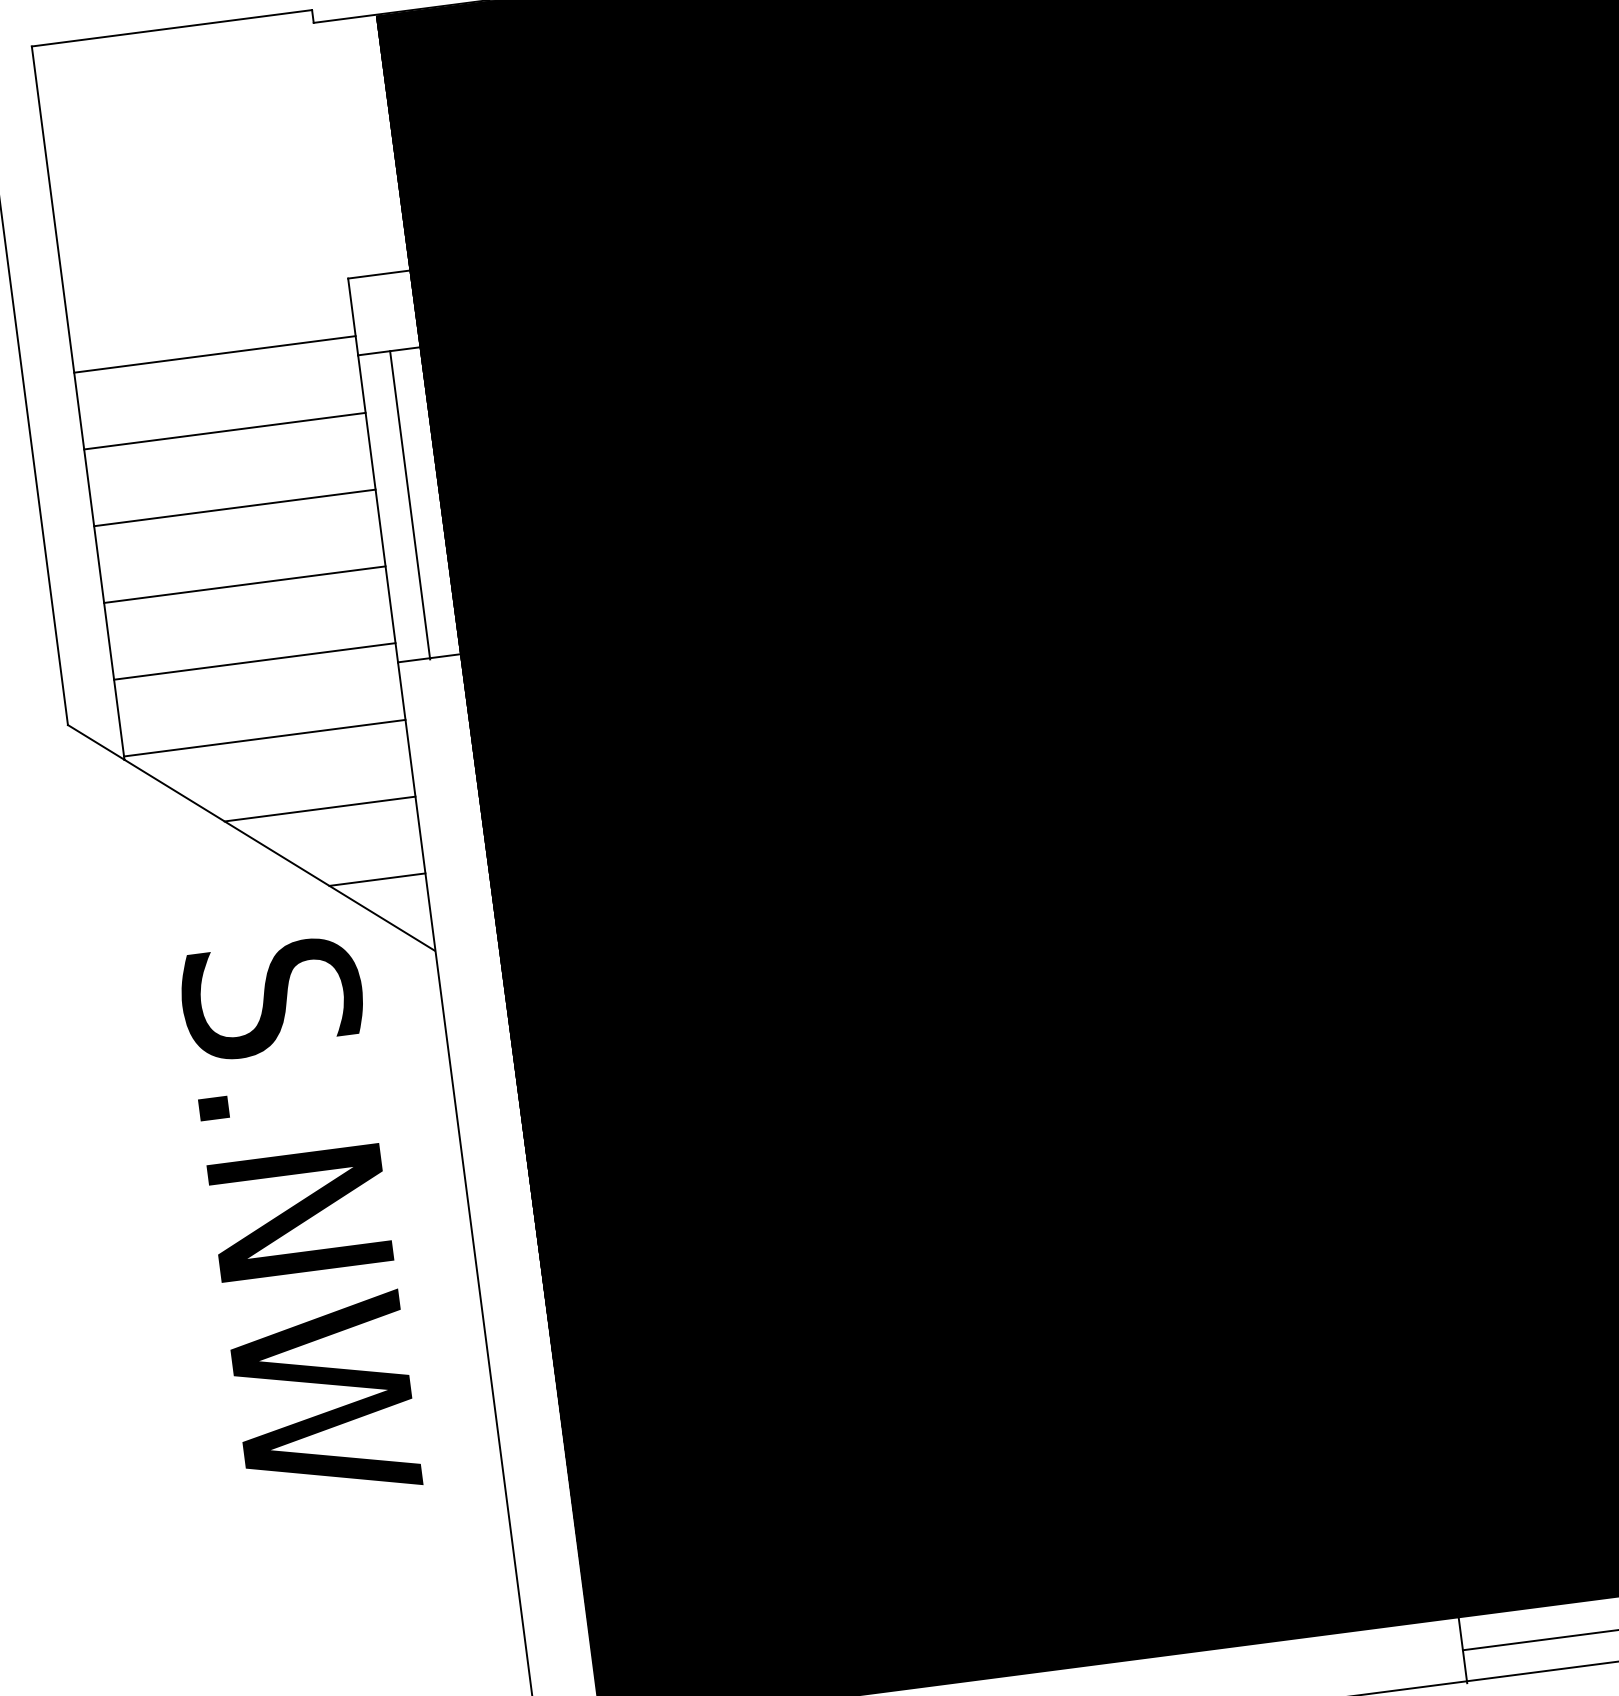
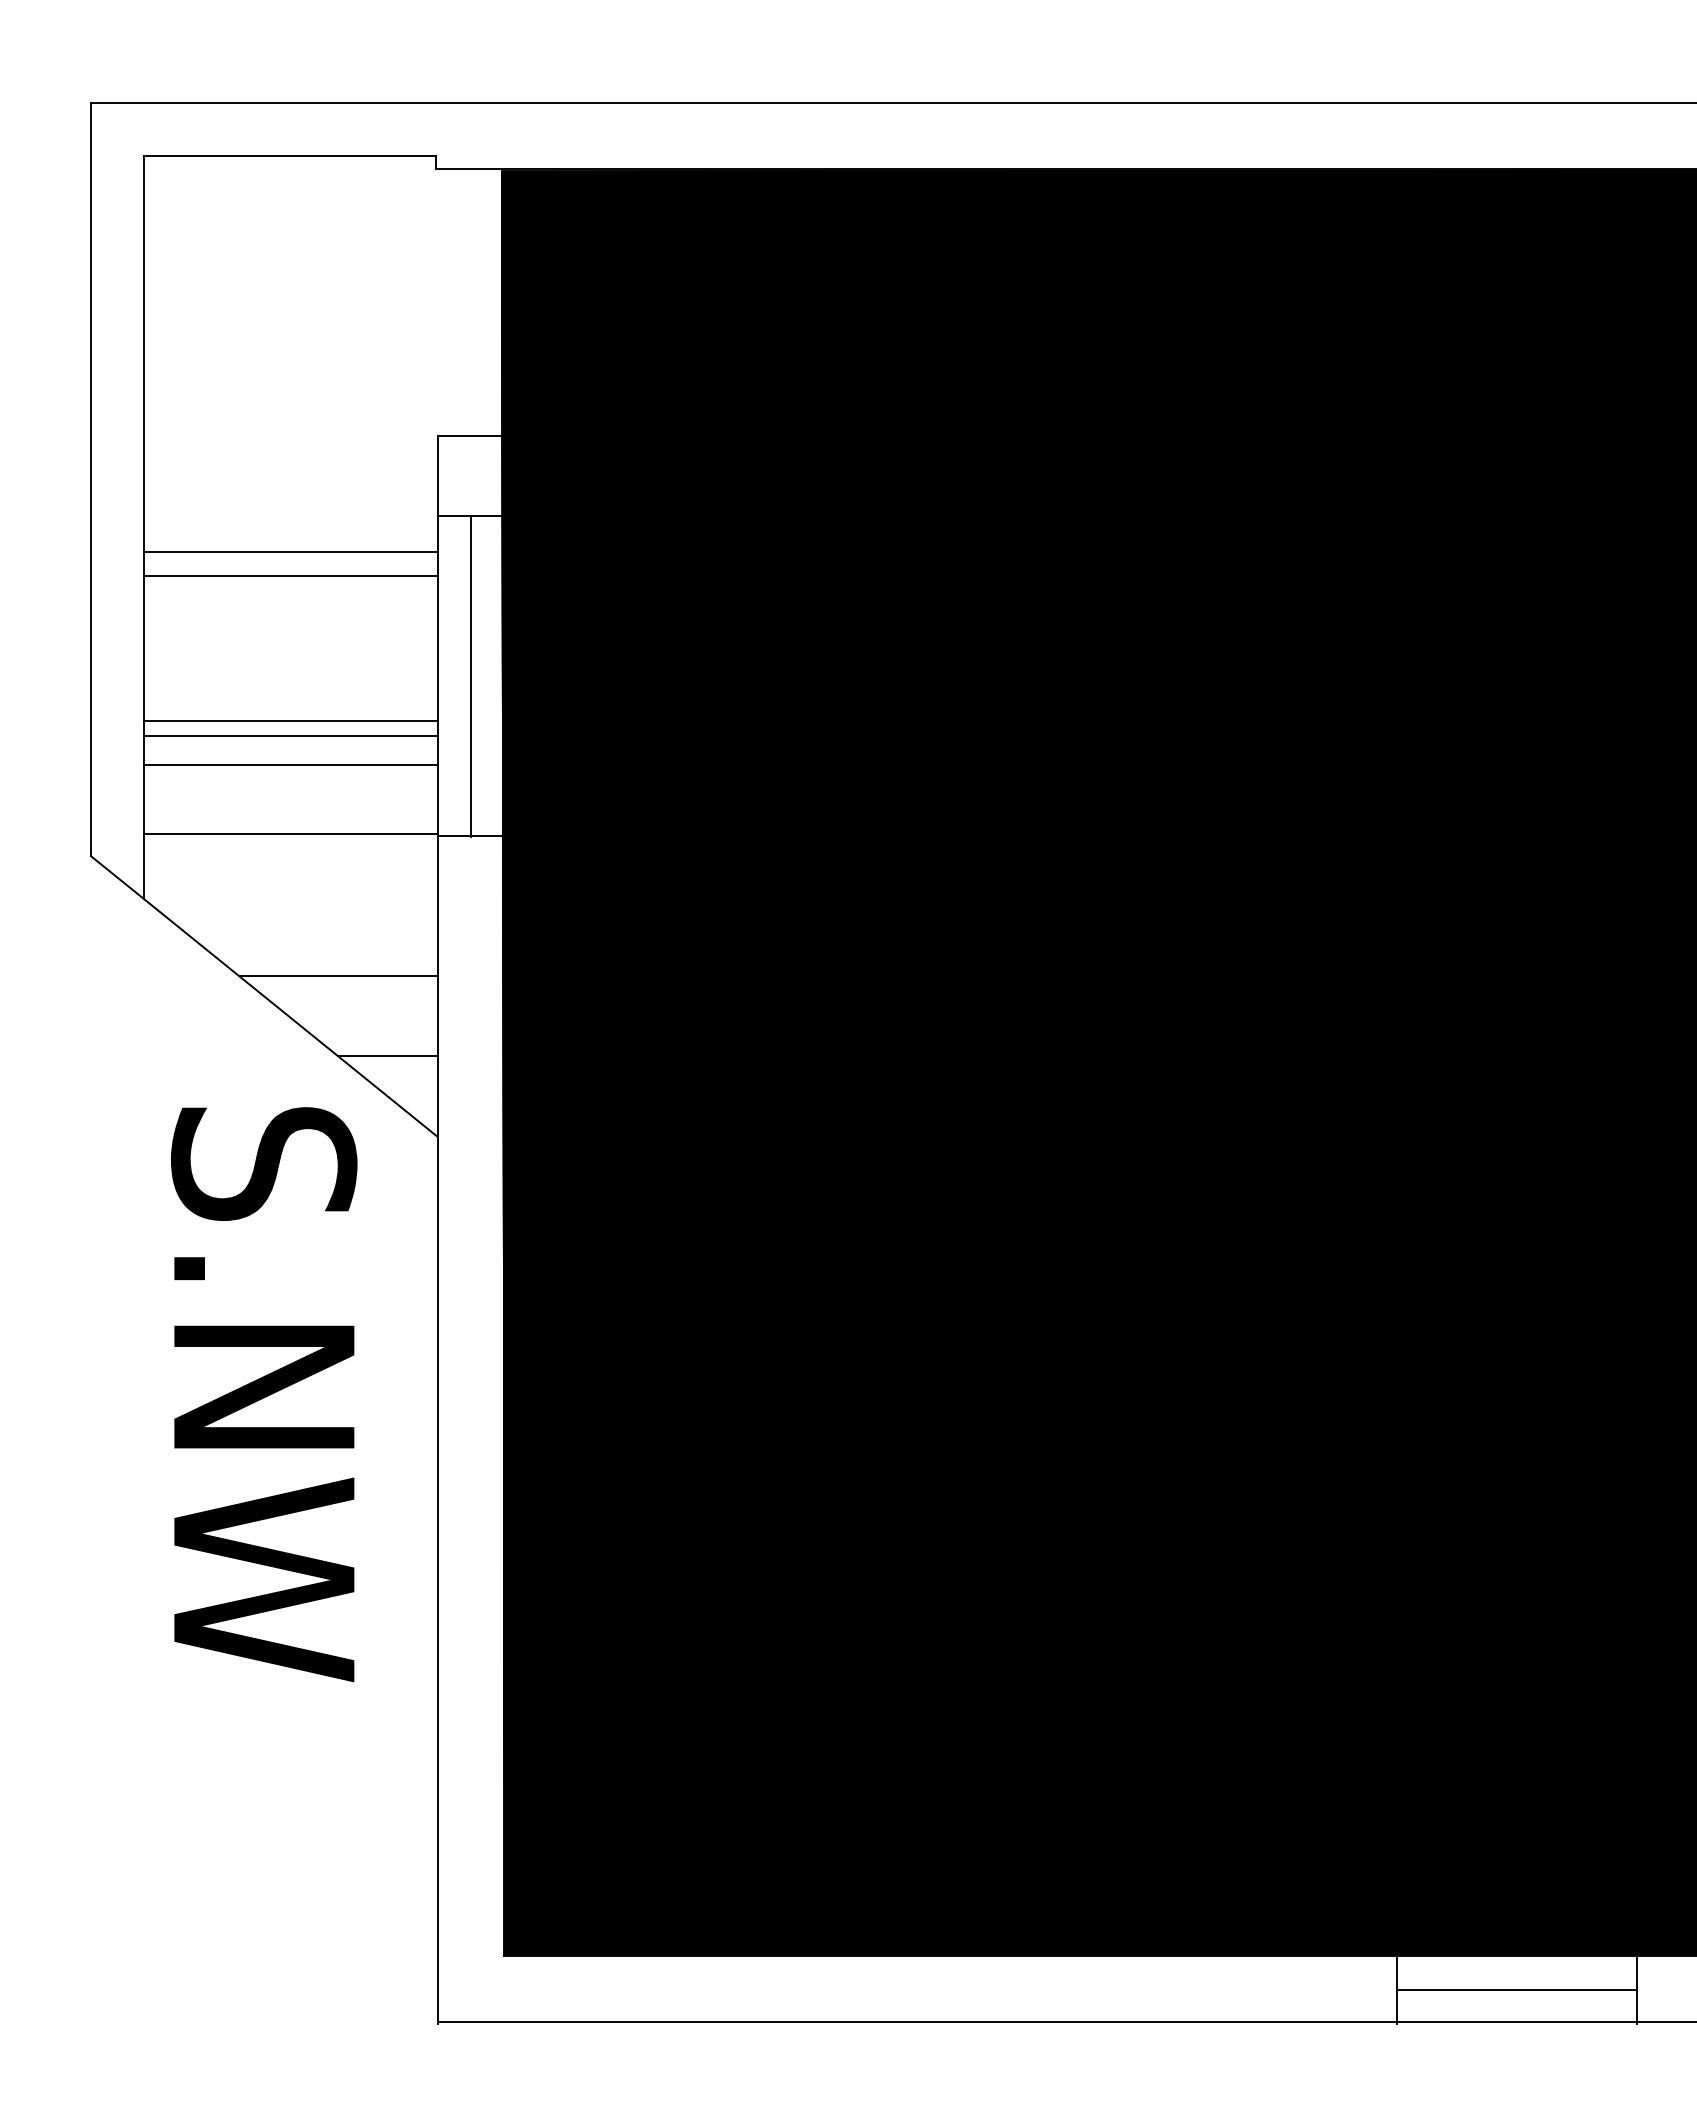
line: (214, 354) -> (290, 552), moved
line: (234, 507) -> (290, 720), moved
line: (254, 661) -> (290, 764), moved
line: (264, 737) -> (290, 833), moved

